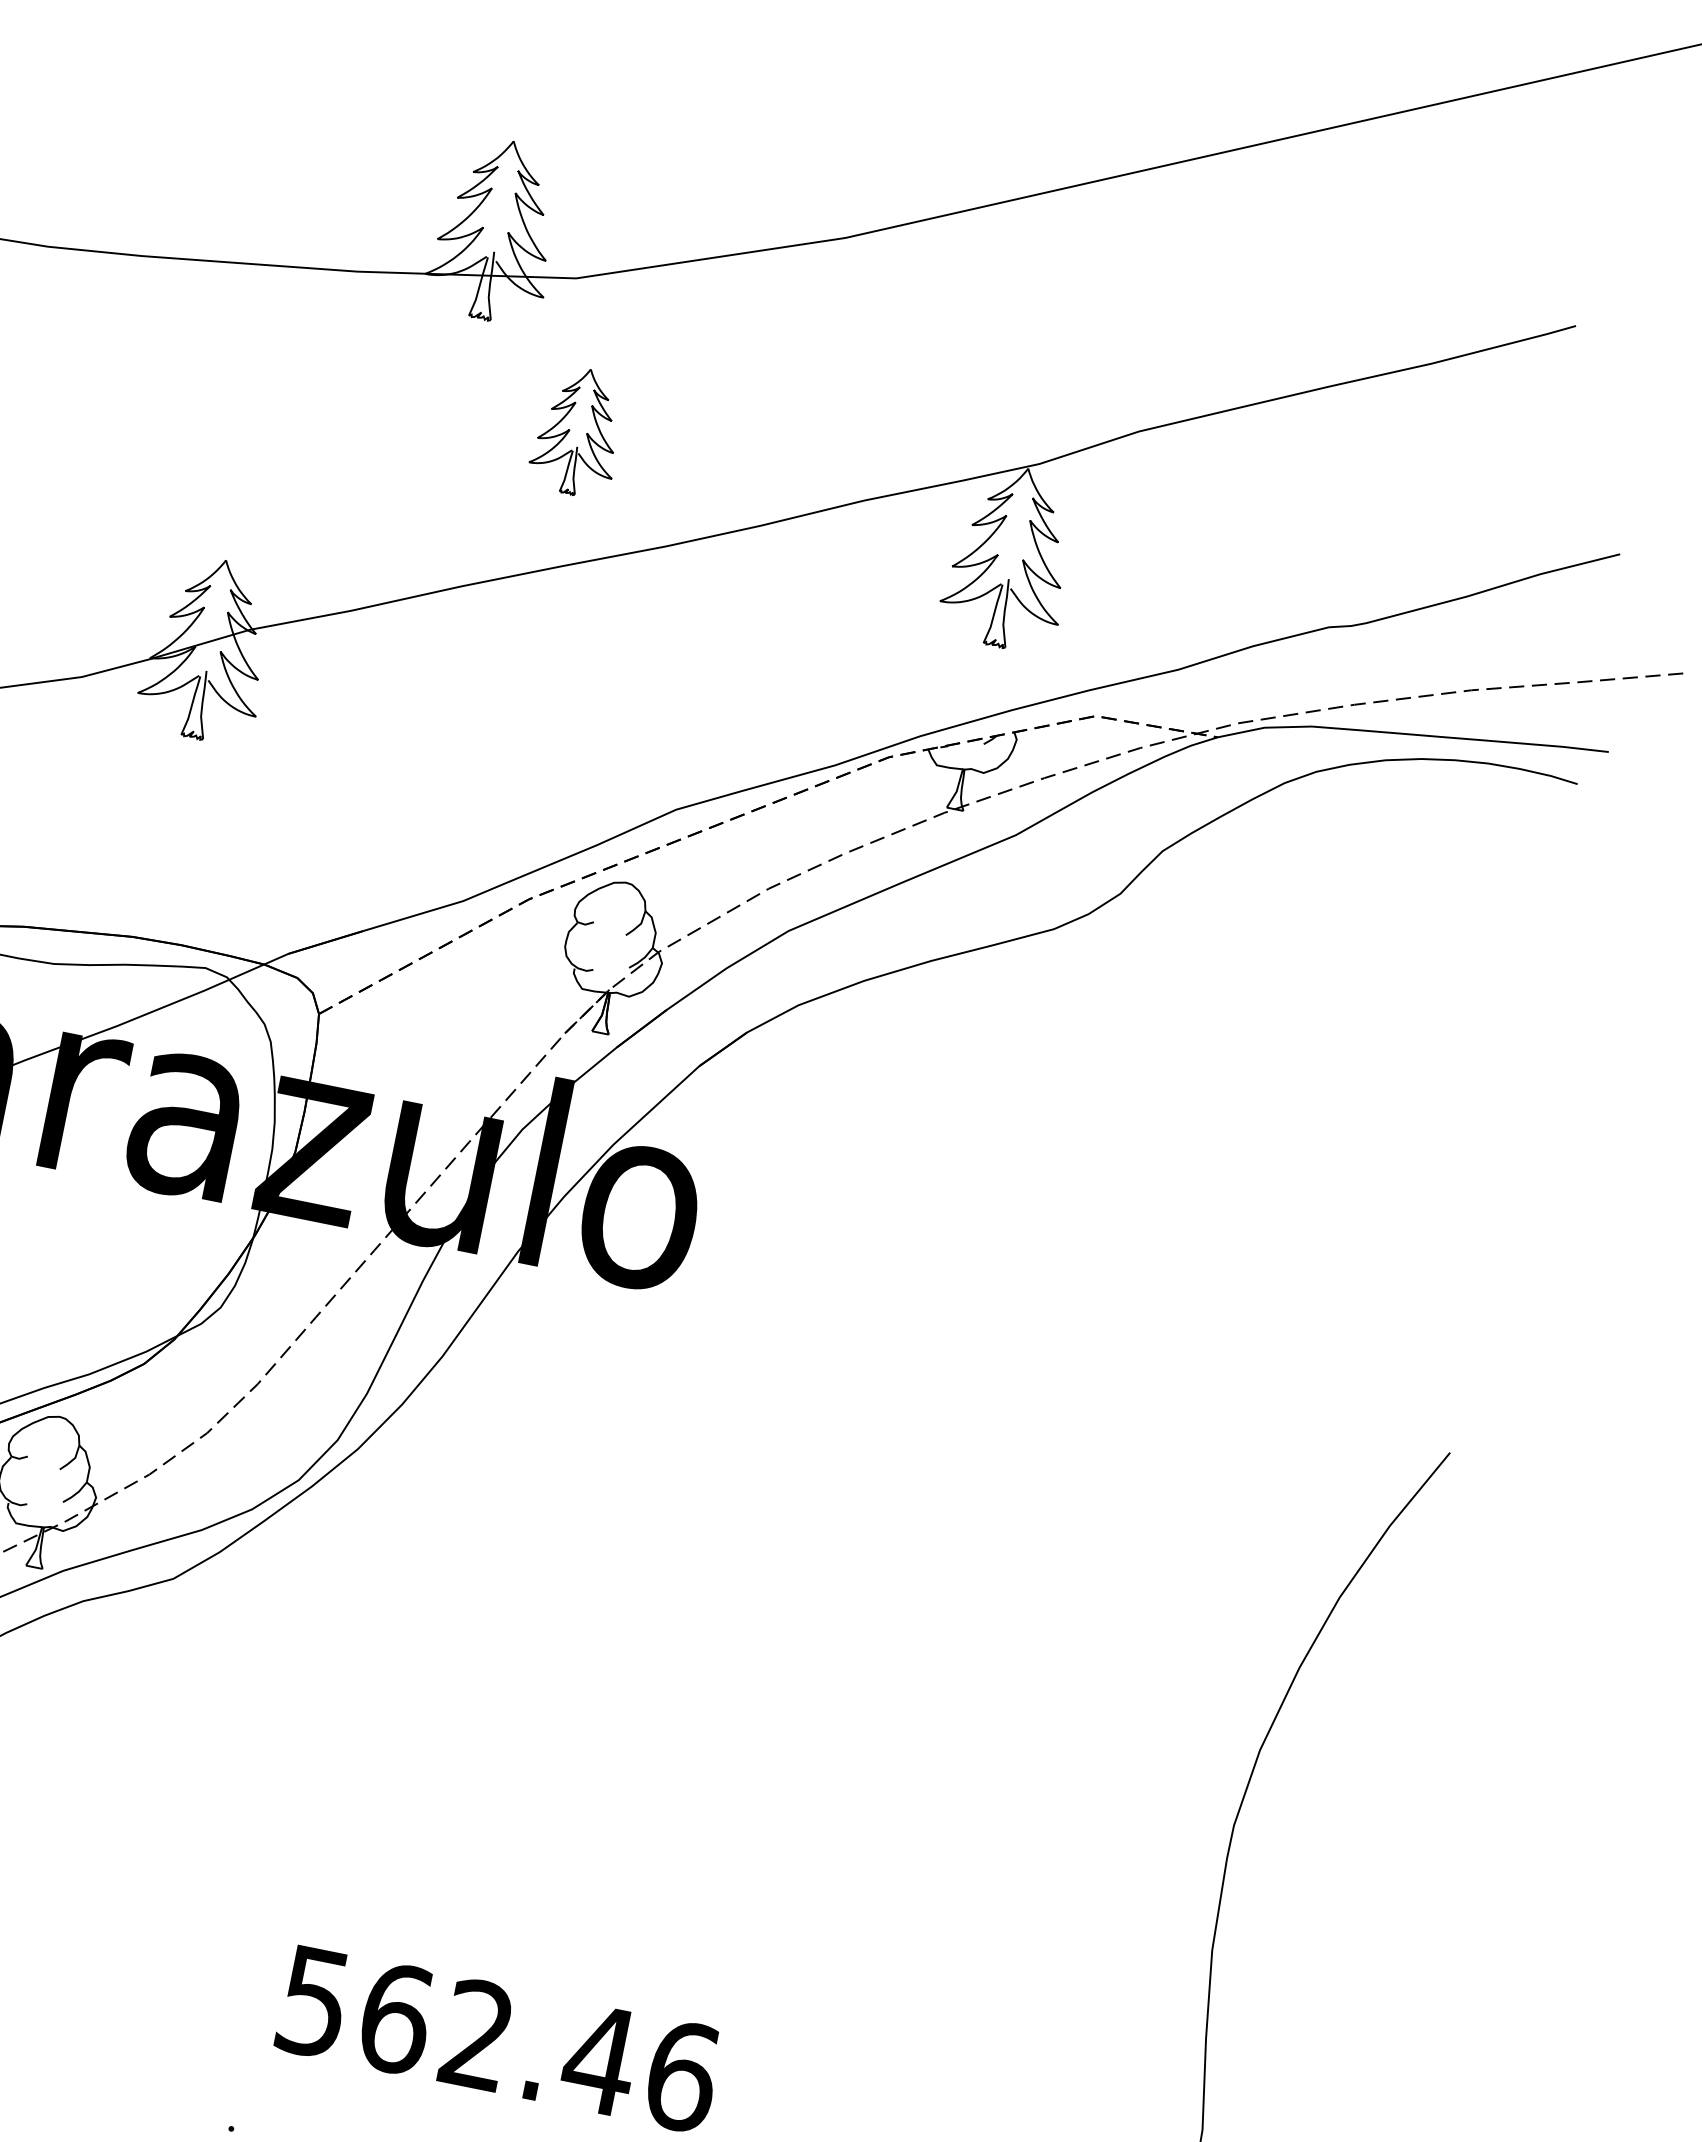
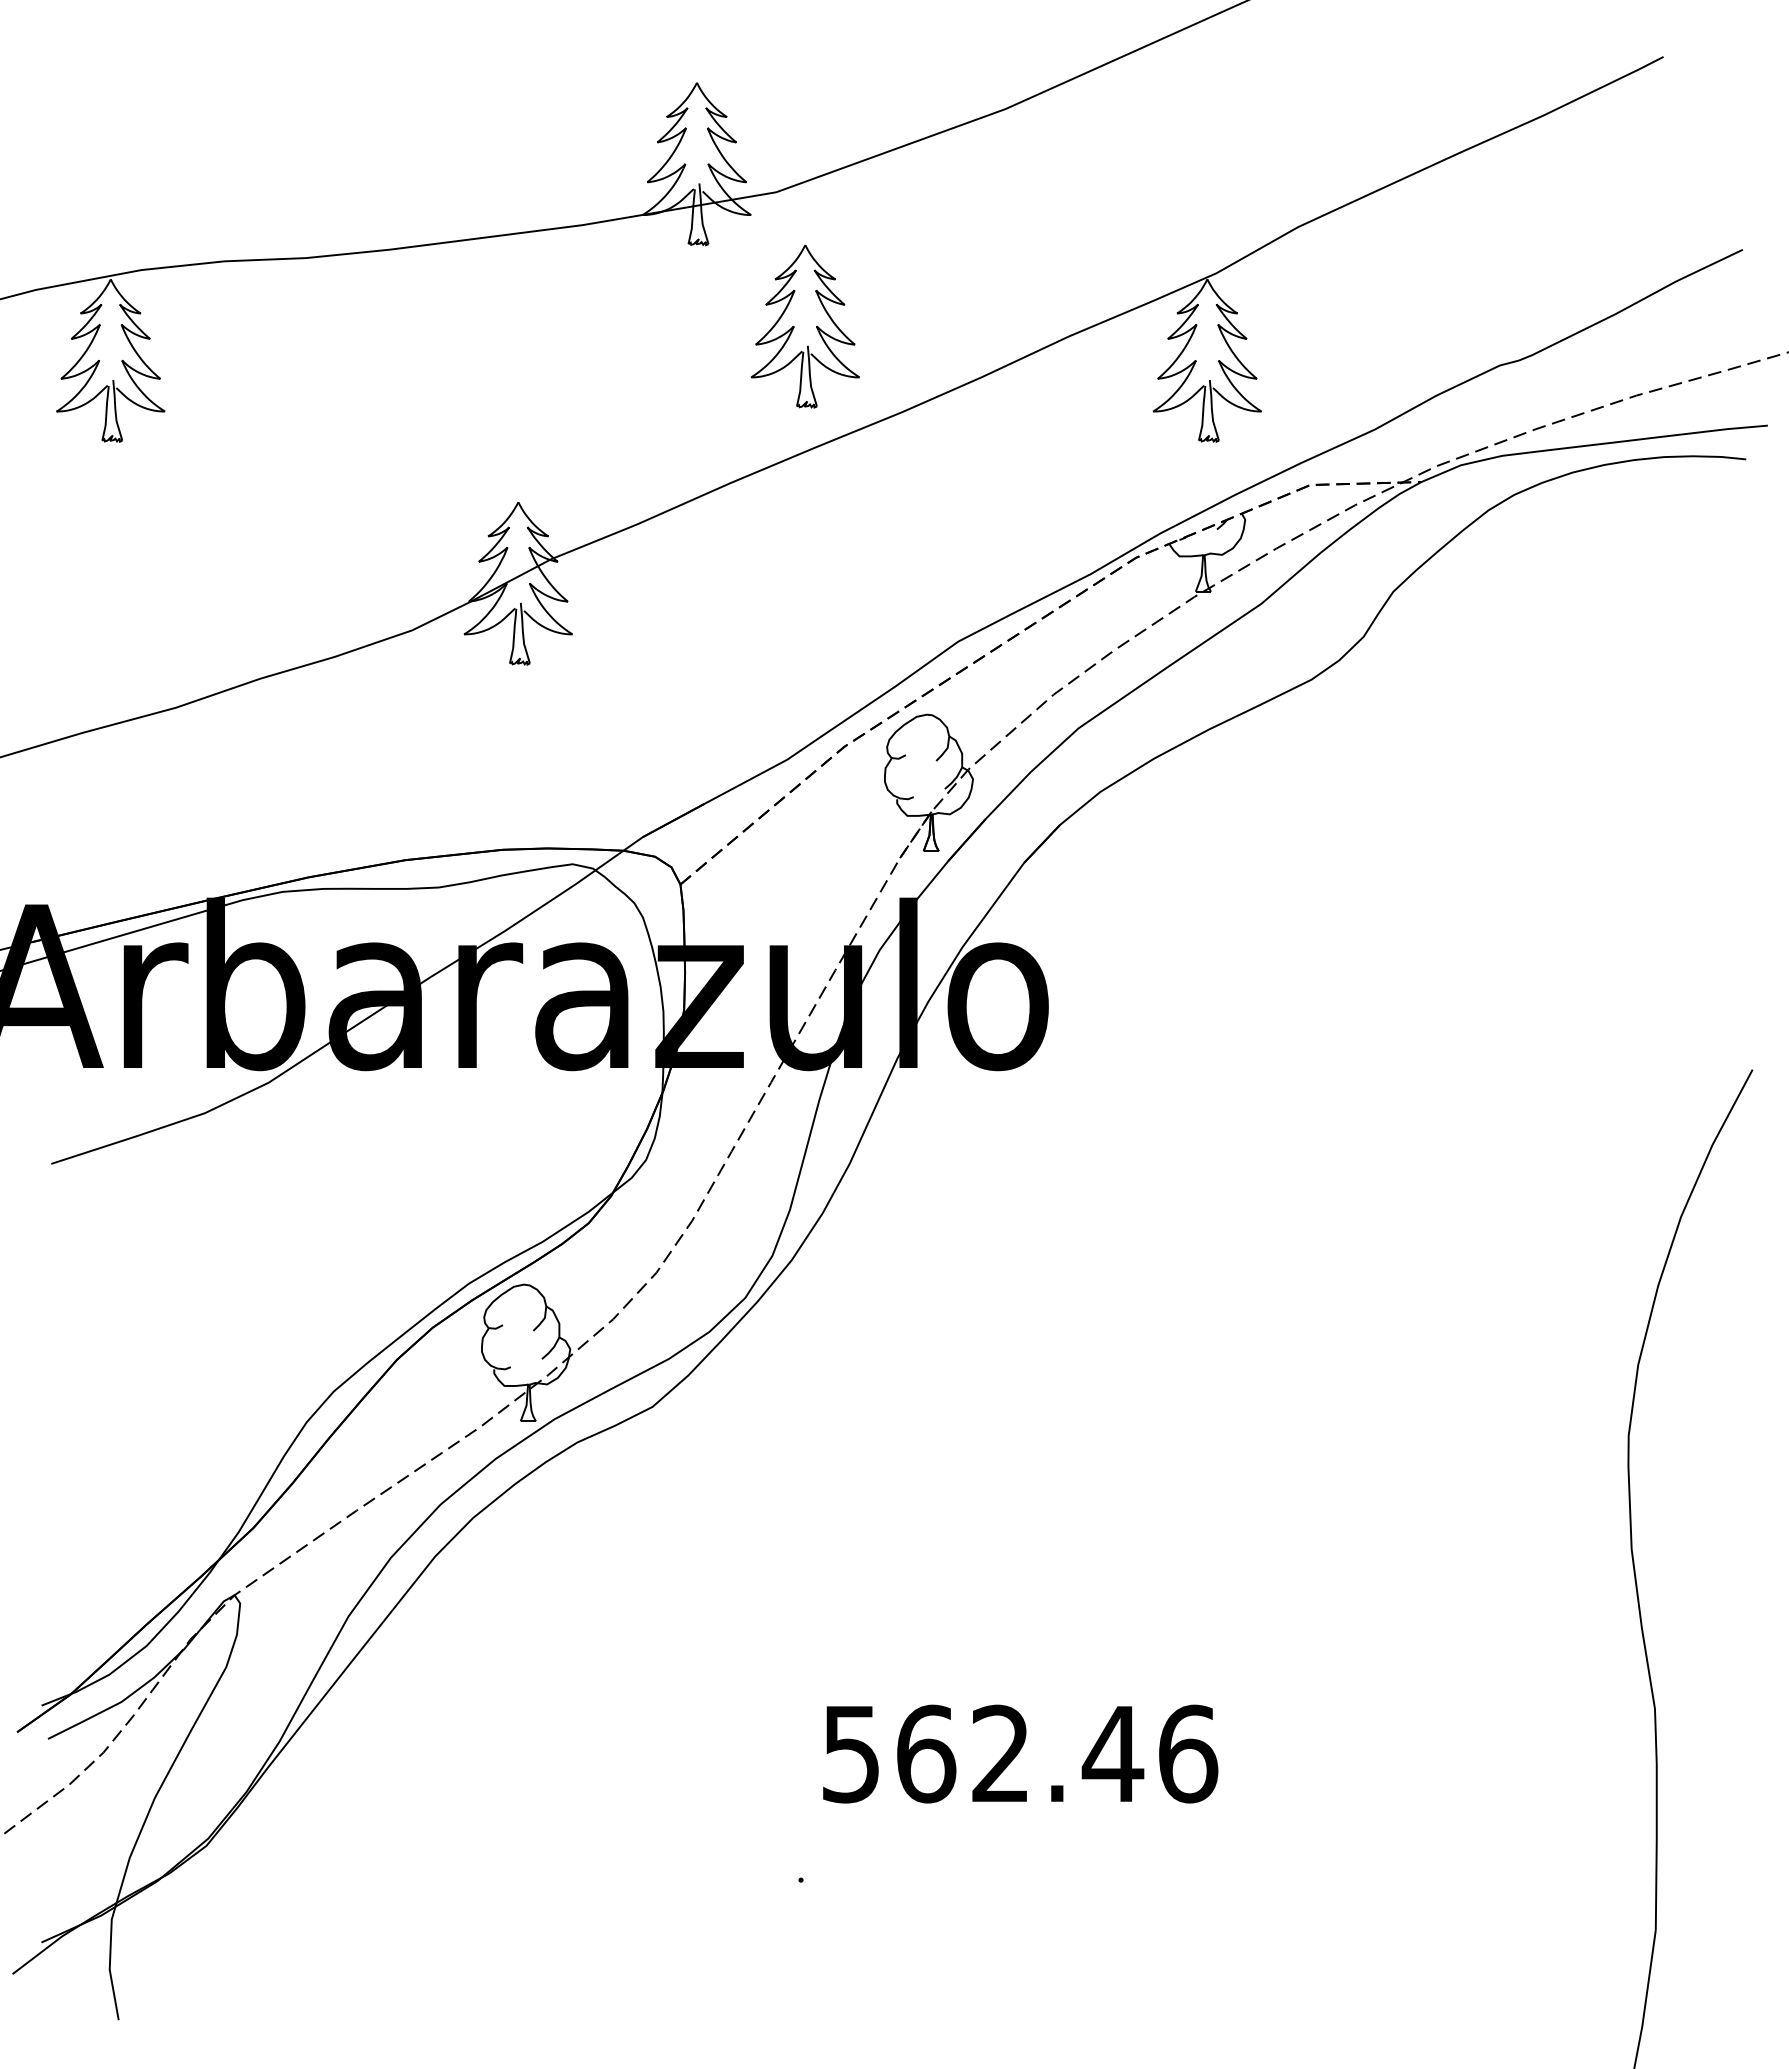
part: (577, 431) -> (804, 326), size x1.43

